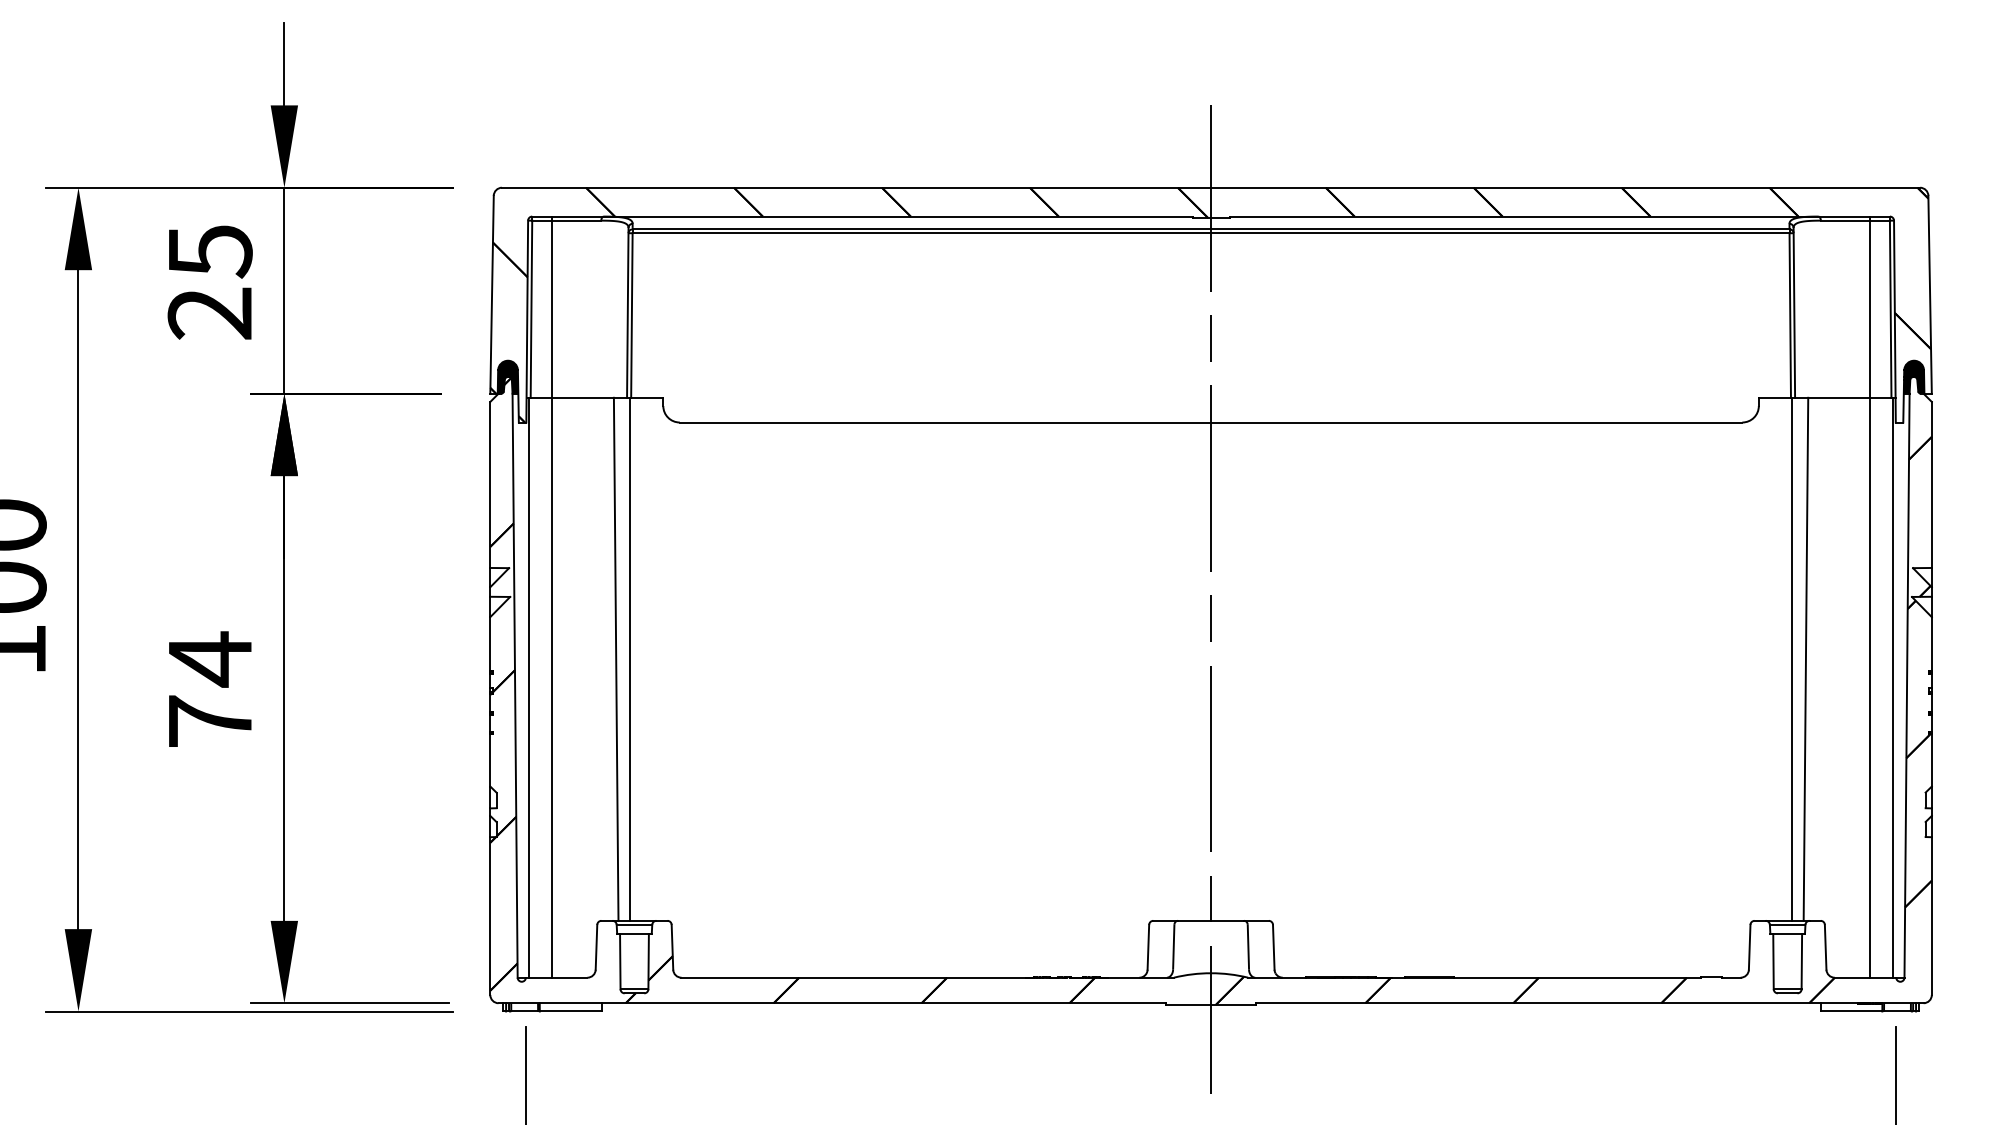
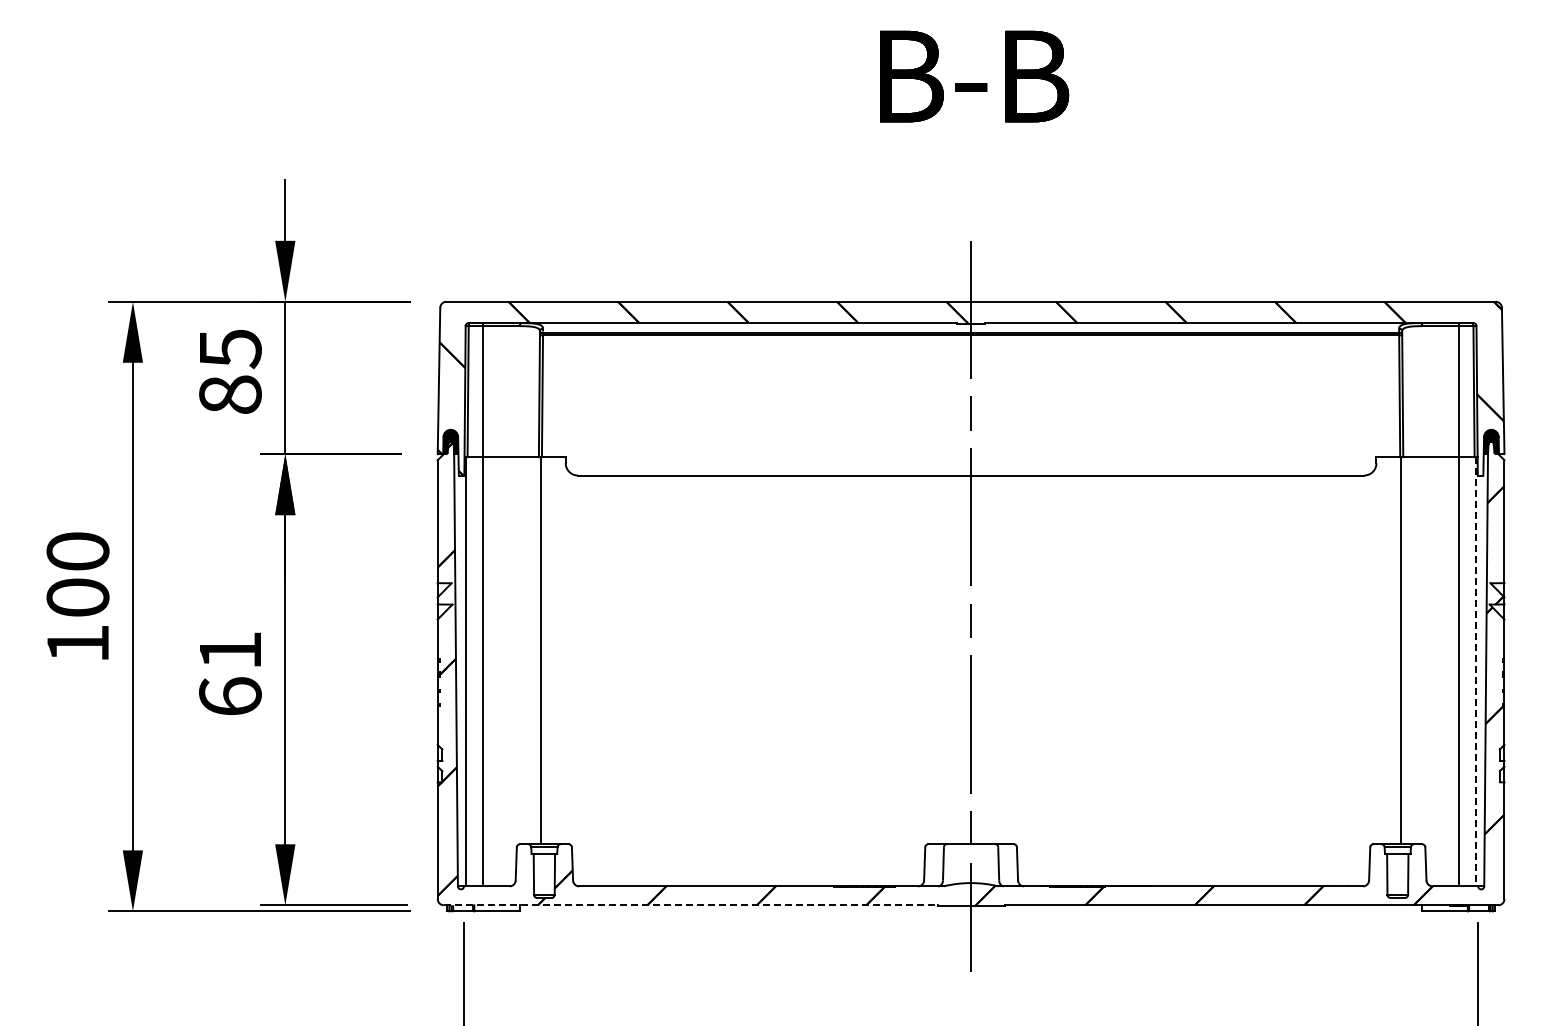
text: (210, 313) -> (230, 394), 25 -> 85
line: (615, 658) -> (530, 650), removed
line: (1806, 658) -> (1411, 650), removed
line: (1892, 687) -> (1475, 671), solid -> dashed
text: (210, 688) -> (230, 672), 74 -> 61
line: (831, 1003) -> (690, 905), solid -> dashed

